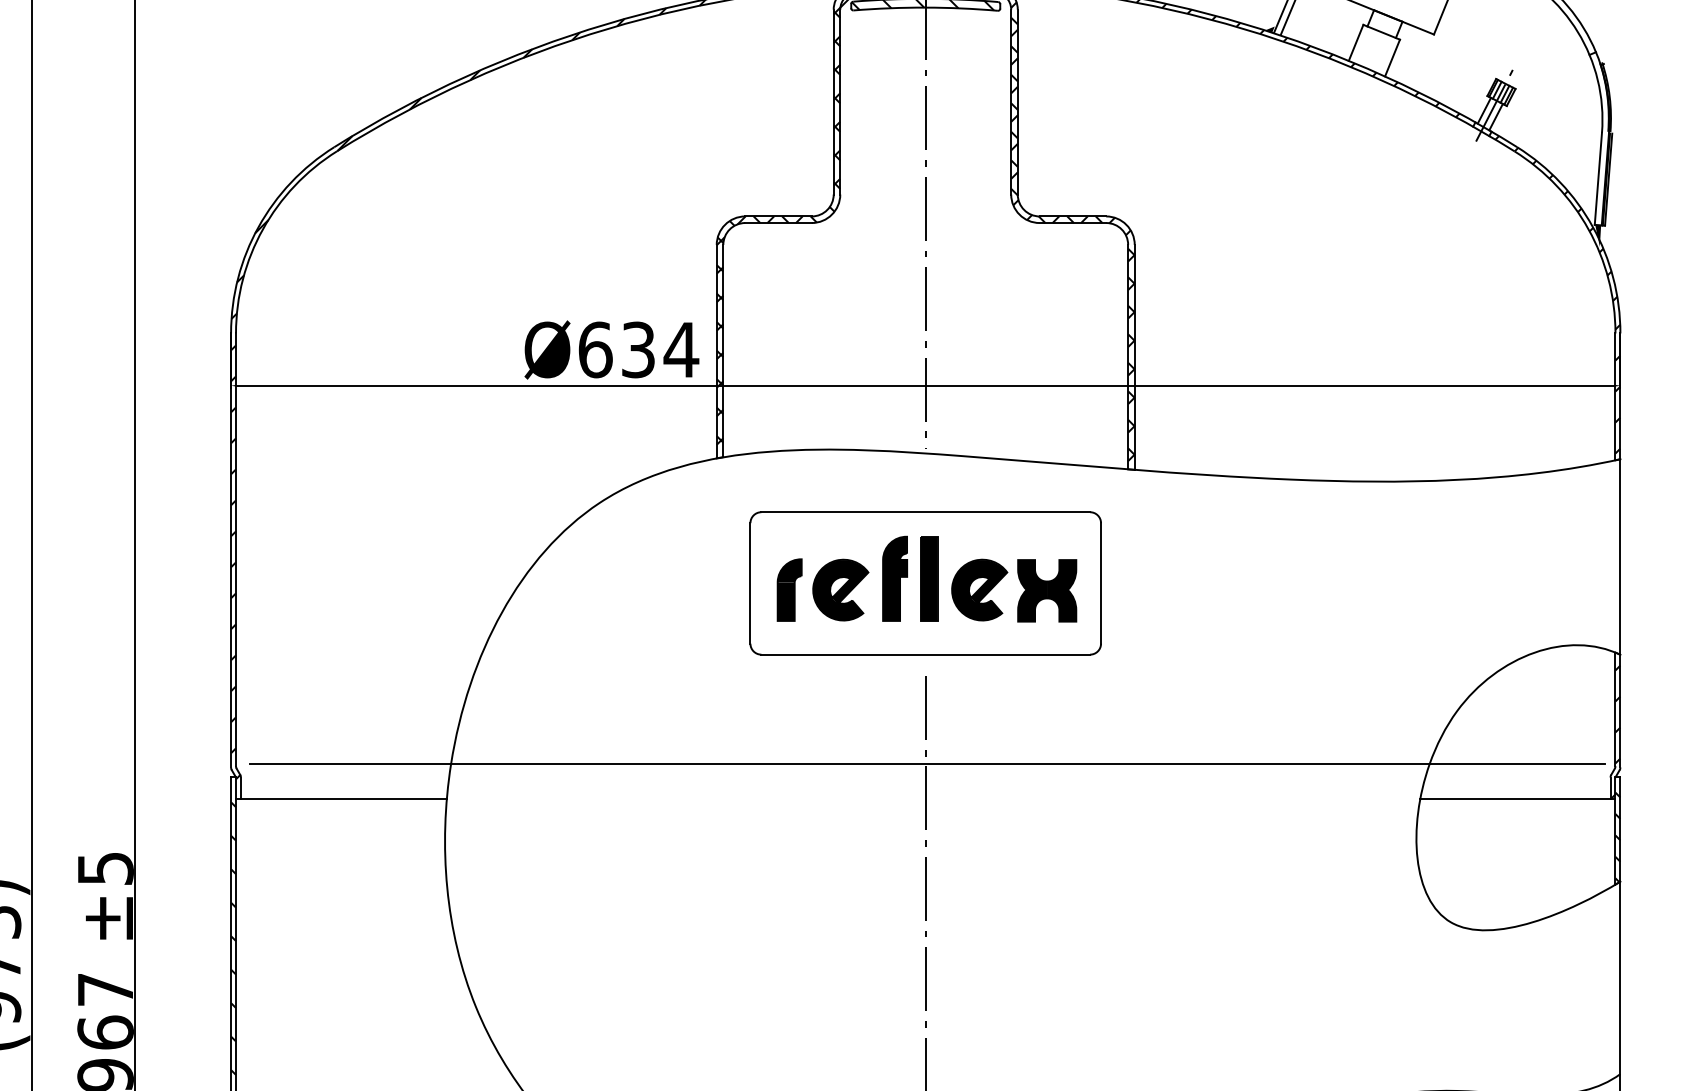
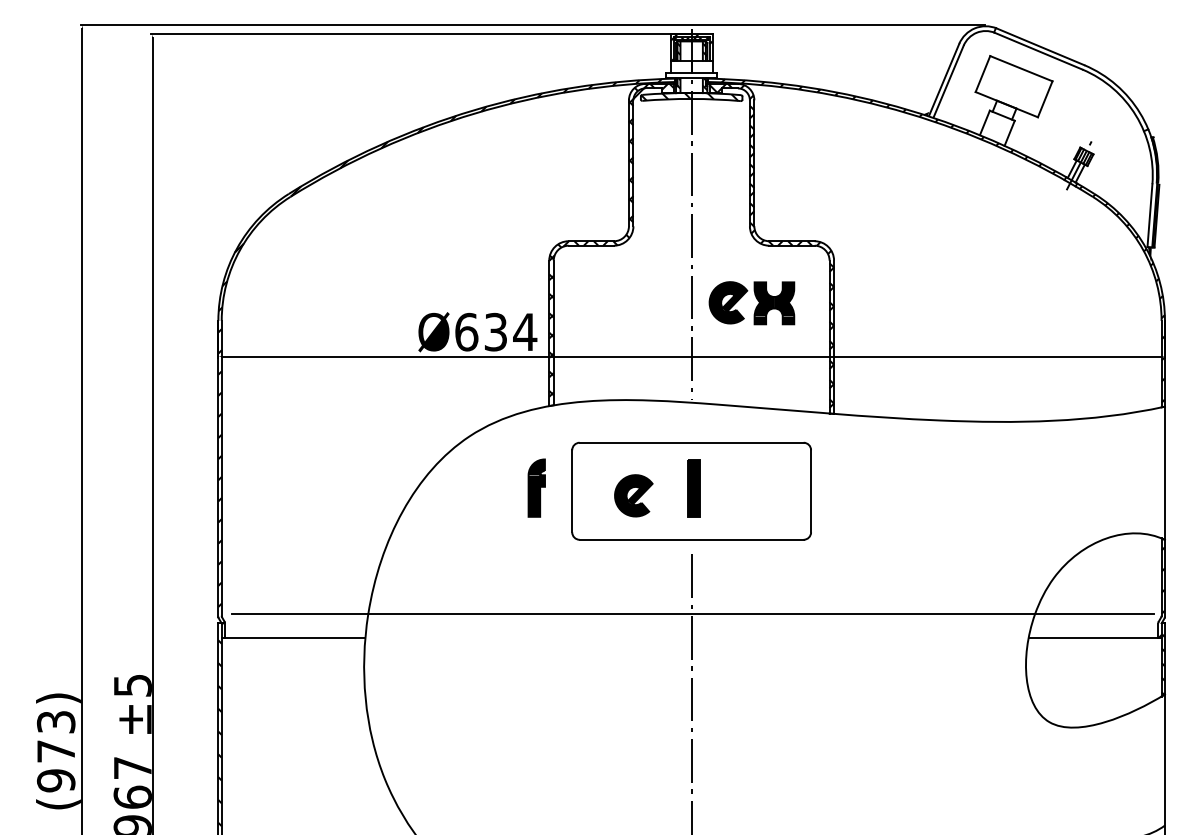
part: (894, 577) -> (536, 487), moved
part: (789, 589) -> (598, 495), removed
part: (1013, 591) -> (751, 303), moved

